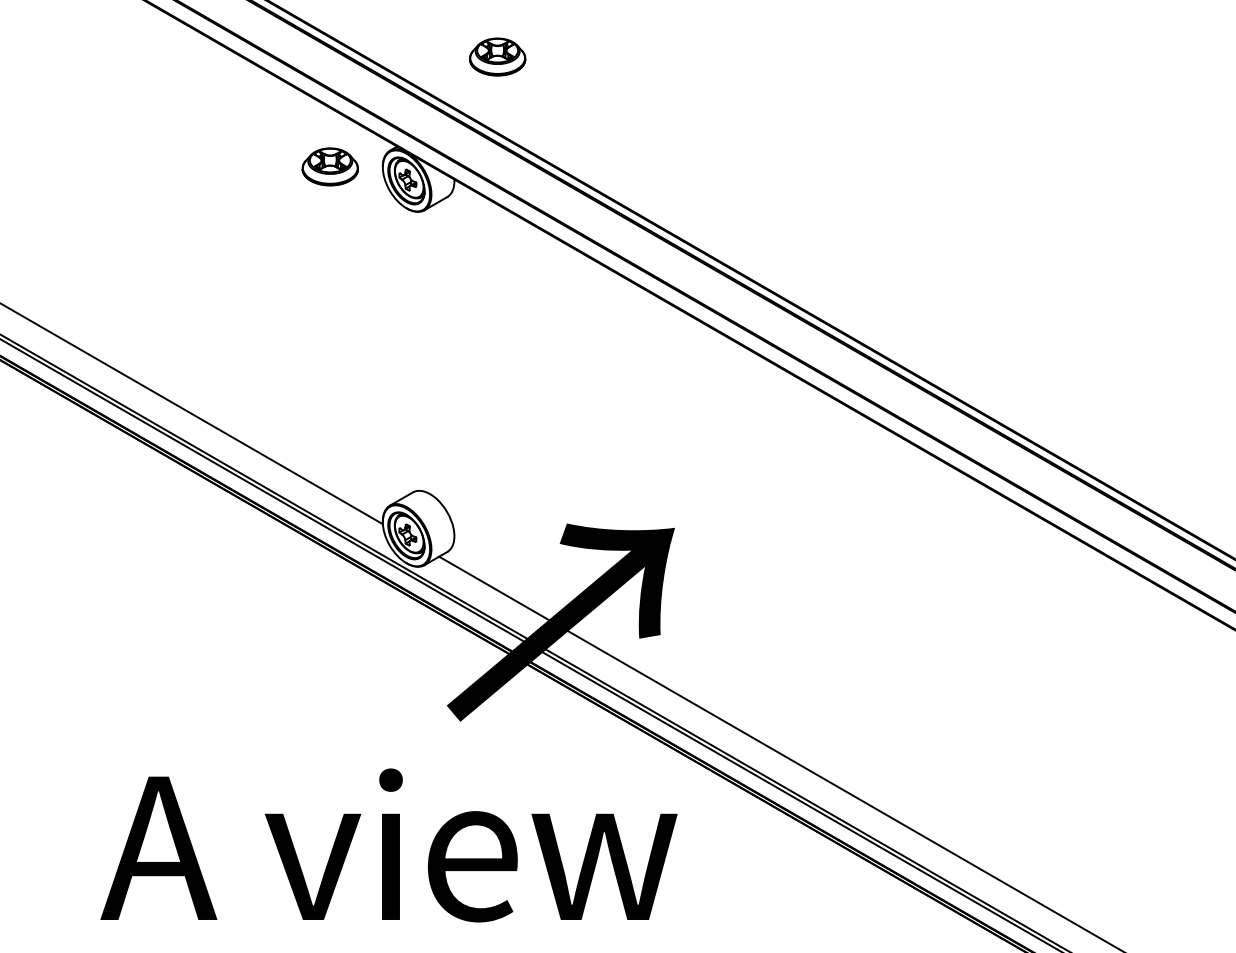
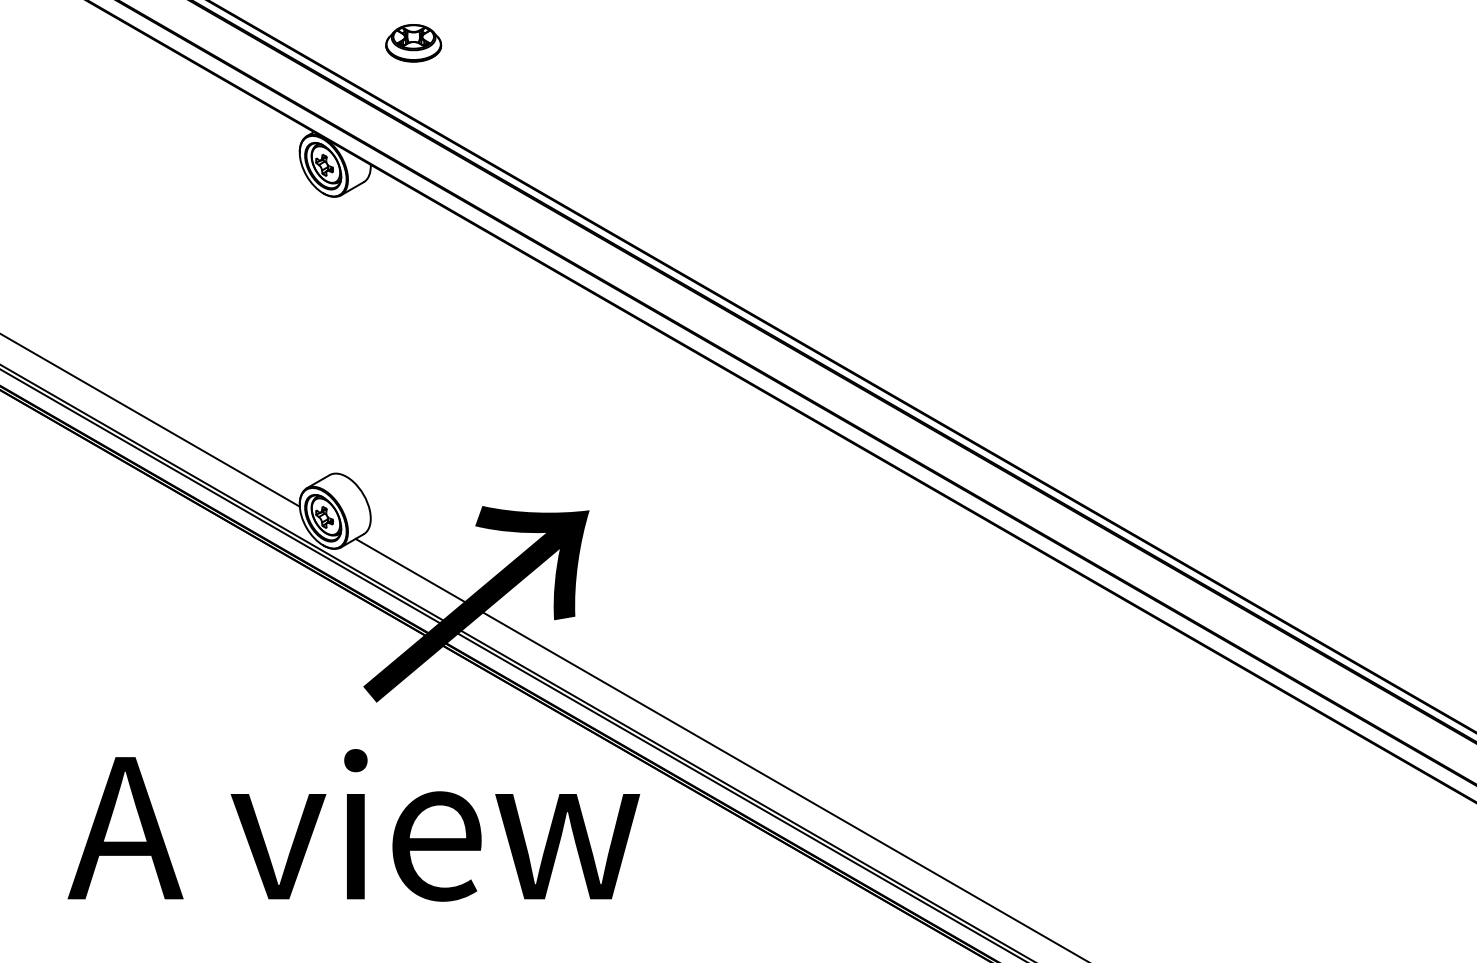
part: (330, 167) -> (247, 152), removed
text: (388, 845) -> (353, 825), moved

